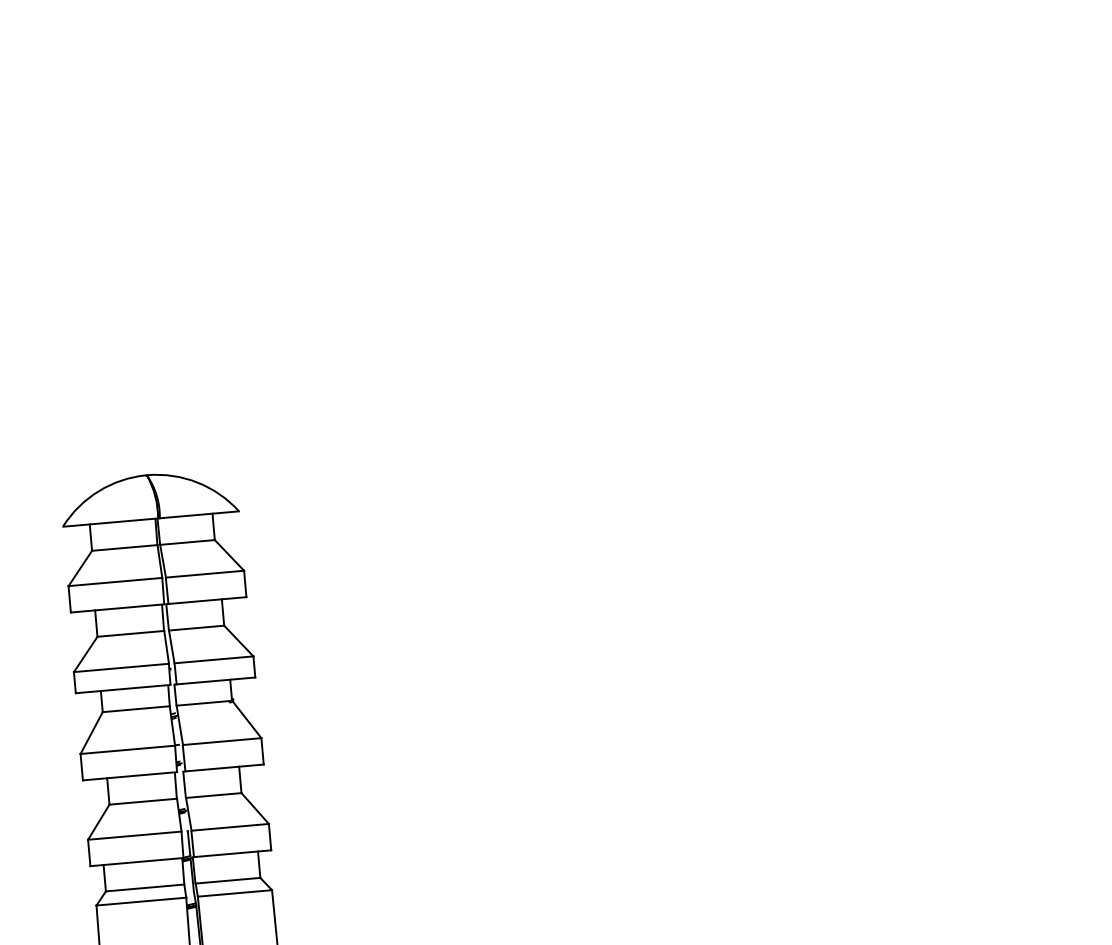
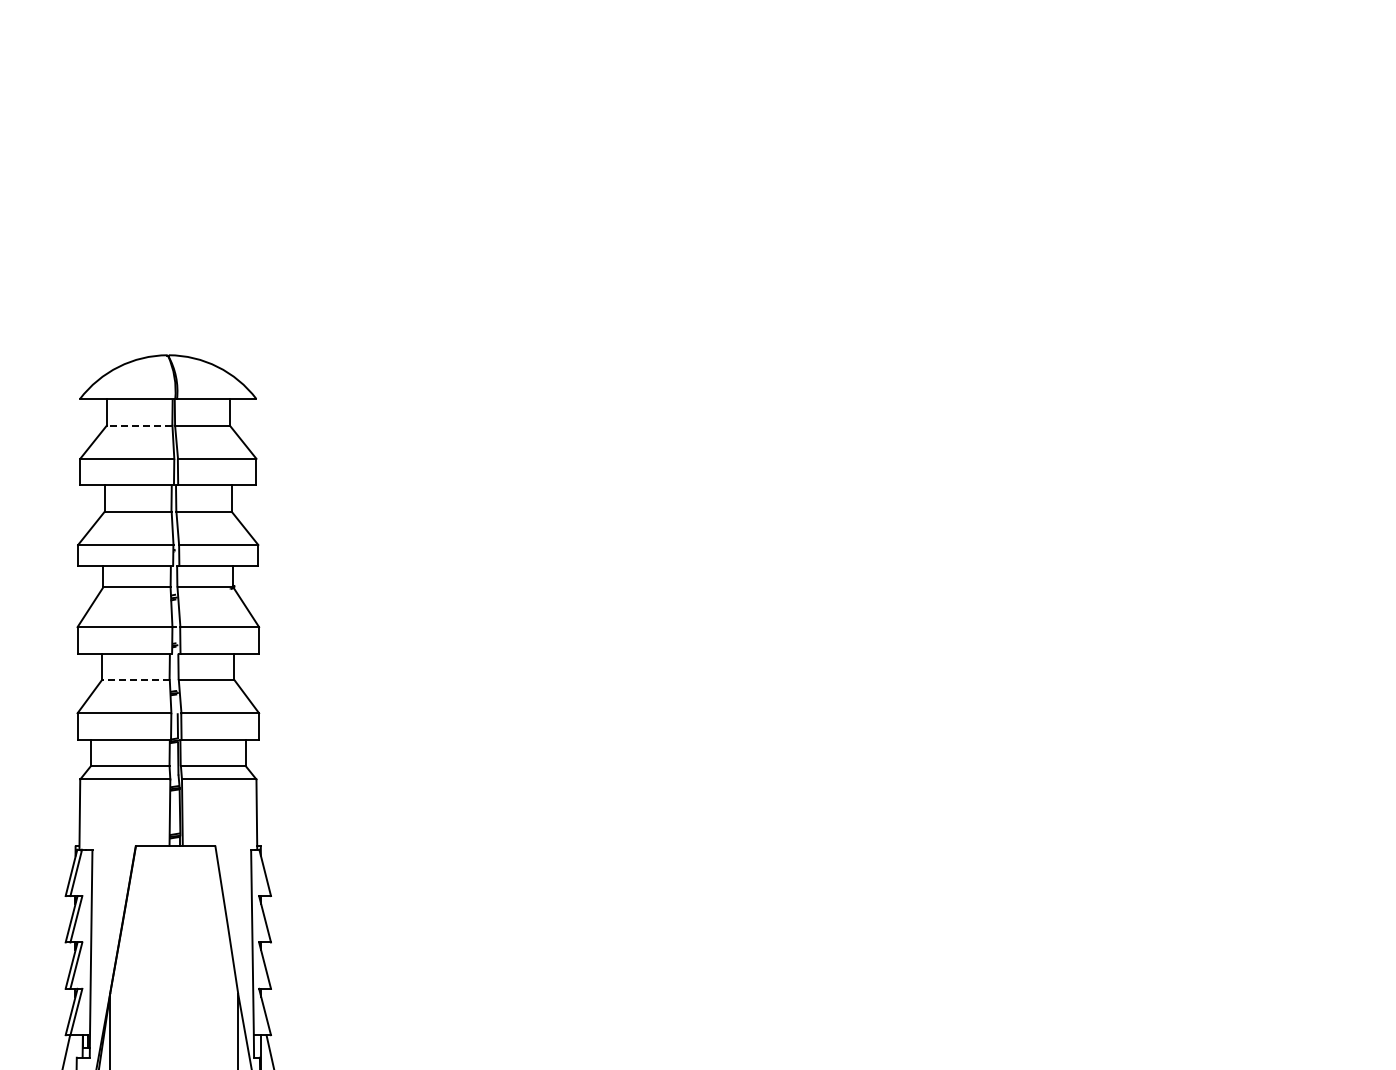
line: (124, 547) -> (139, 425), solid -> dashed
line: (142, 802) -> (135, 680), solid -> dashed

